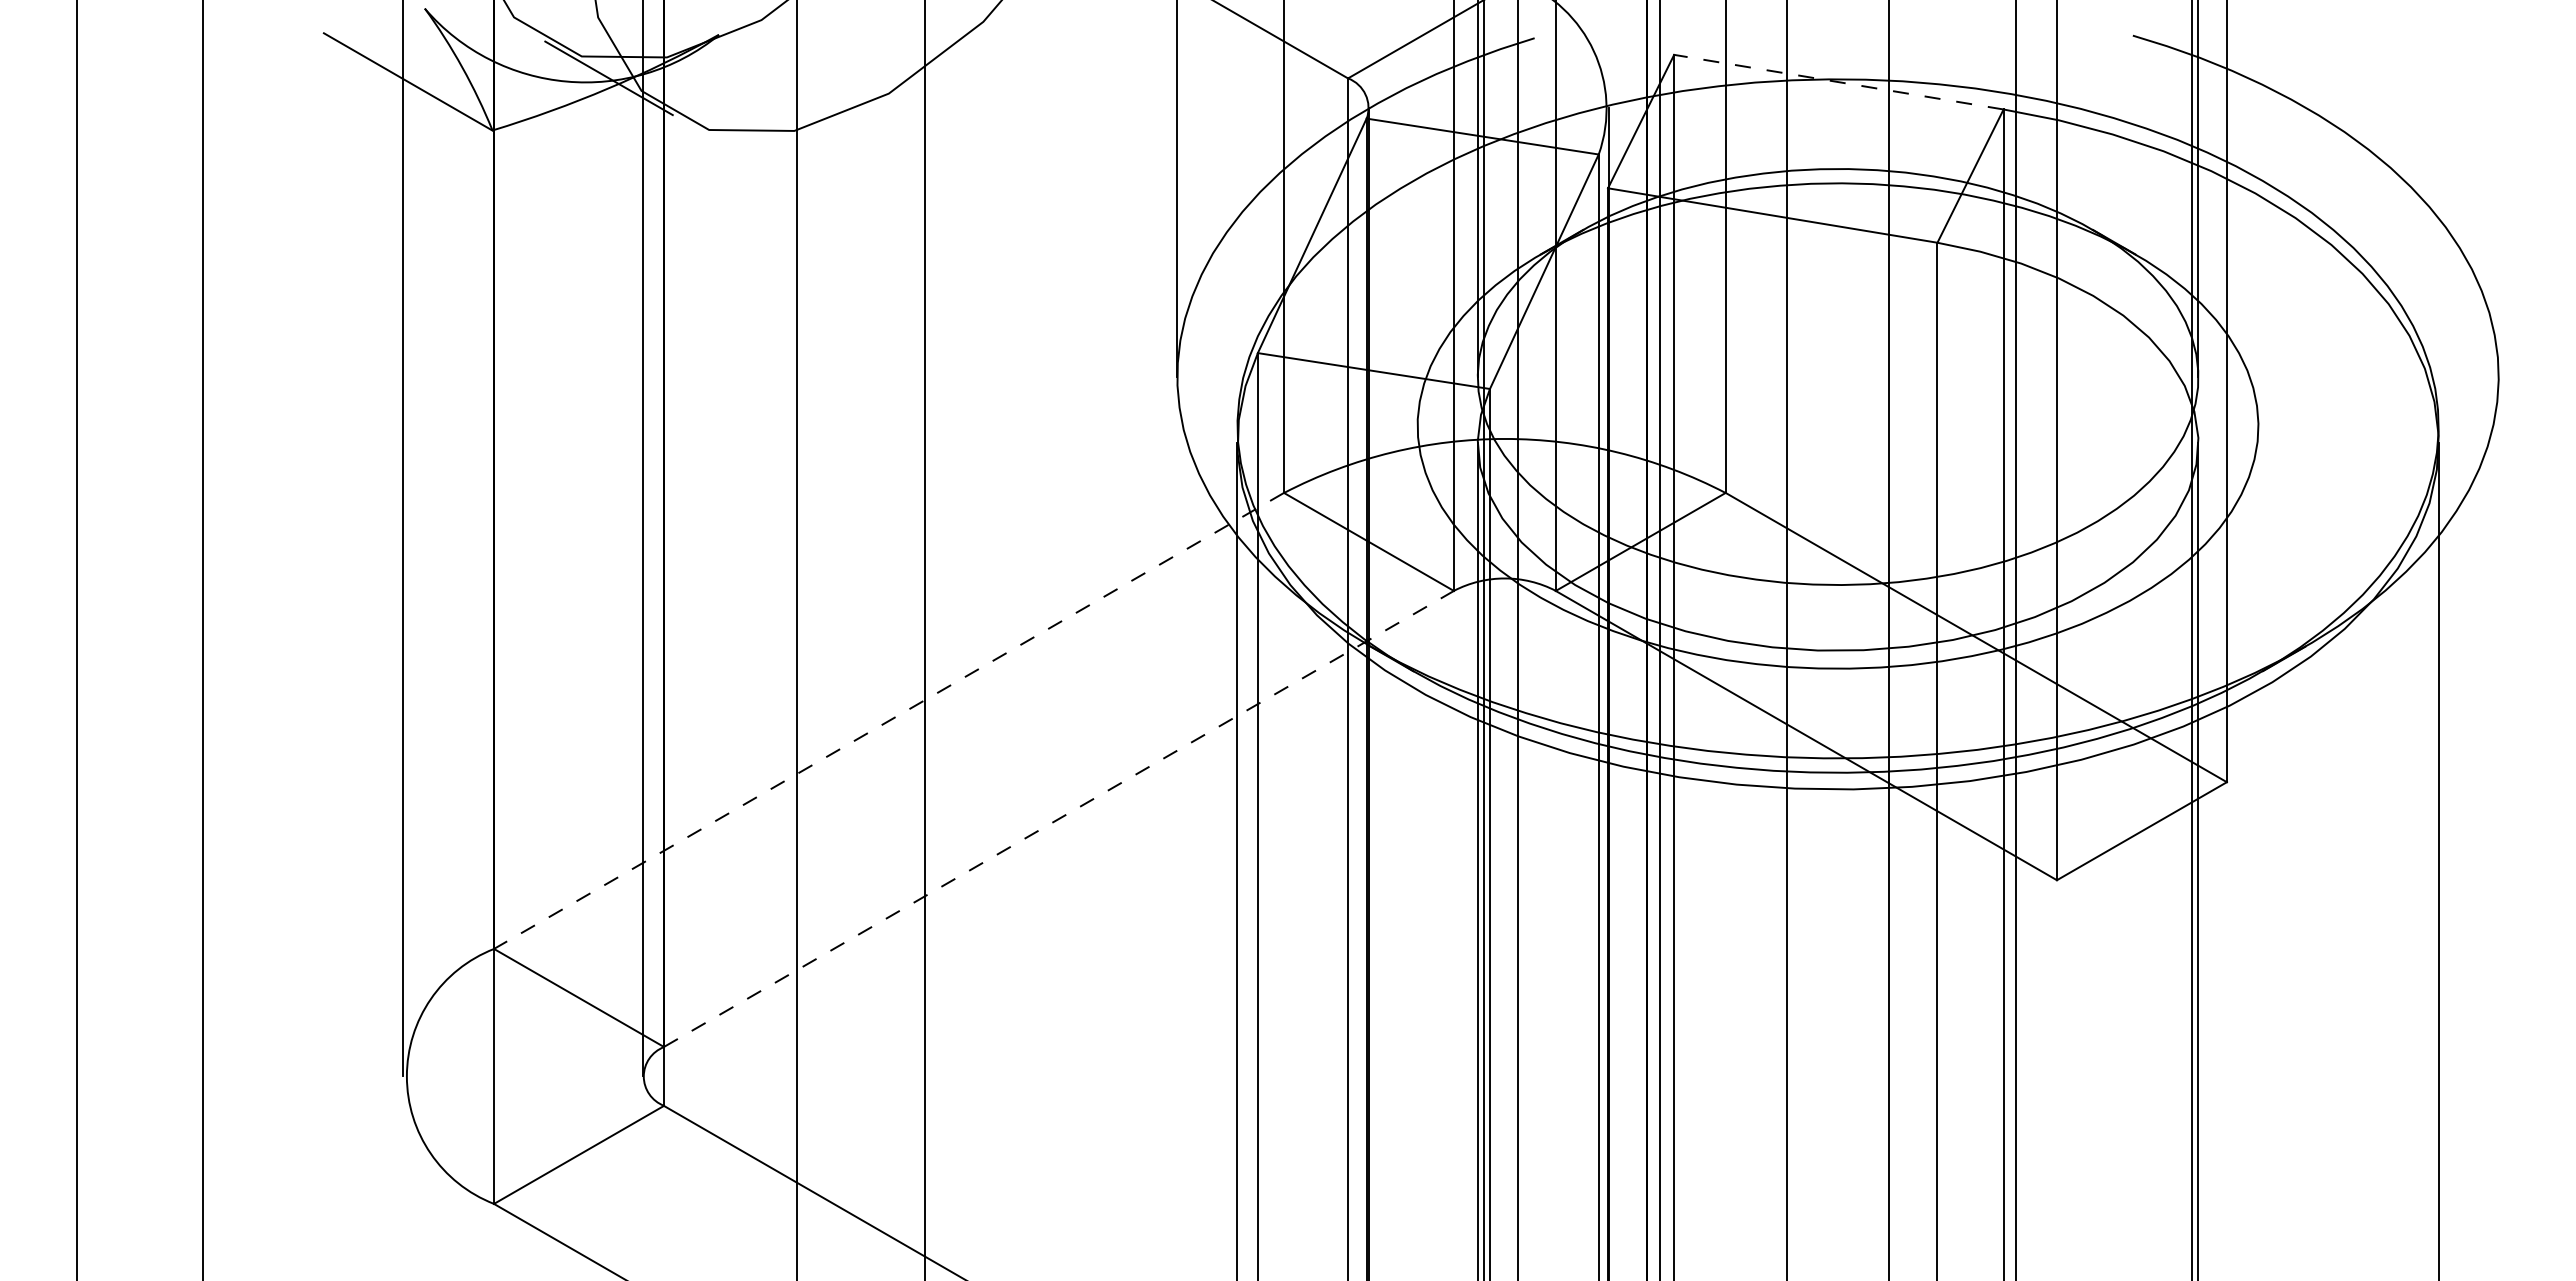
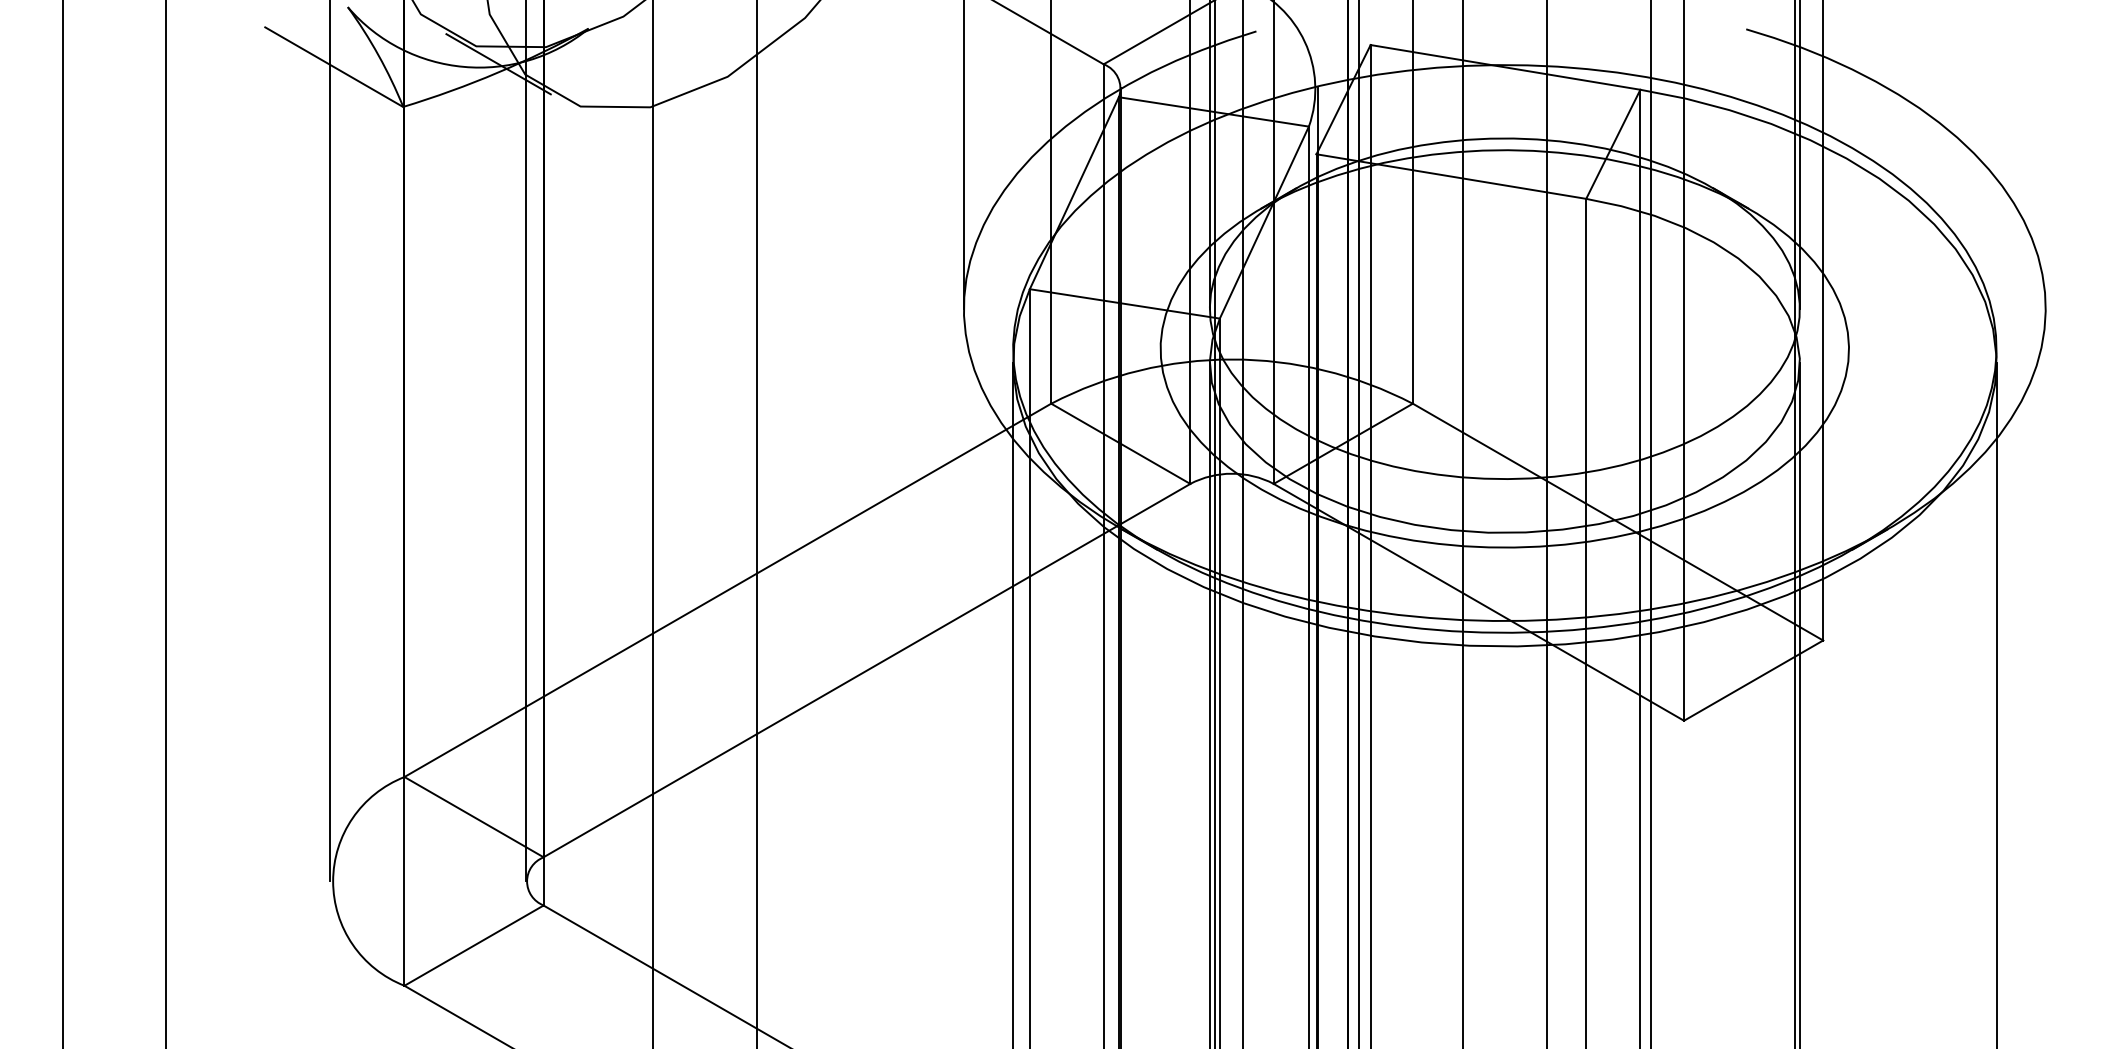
line: (1838, 82) -> (1505, 67), dashed -> solid
line: (888, 721) -> (727, 590), dashed -> solid
line: (1059, 818) -> (867, 670), dashed -> solid

